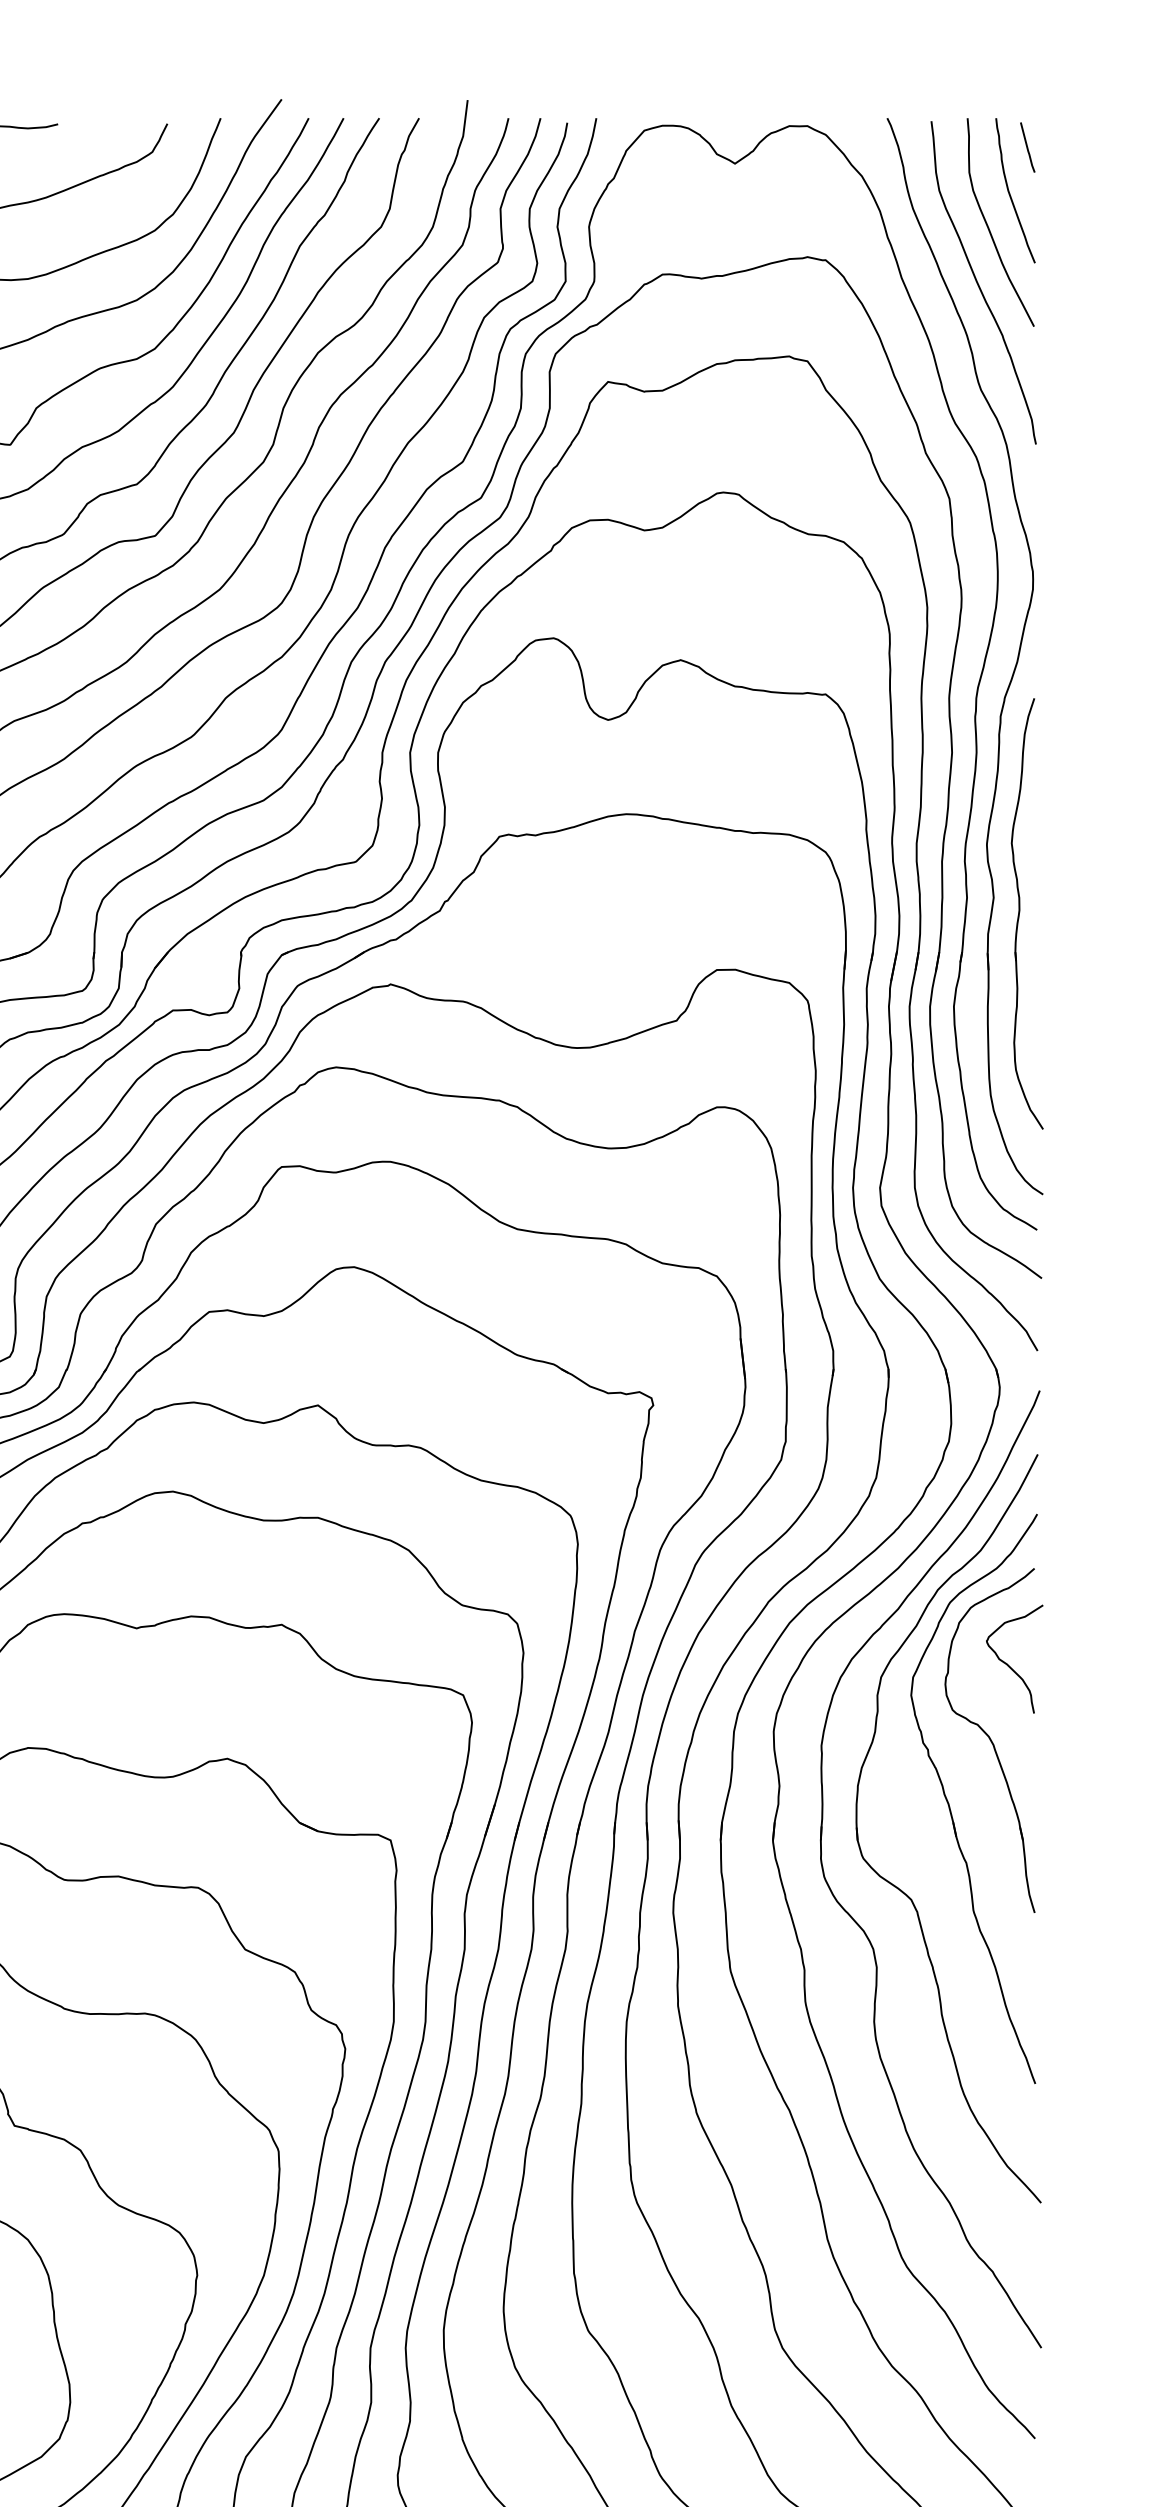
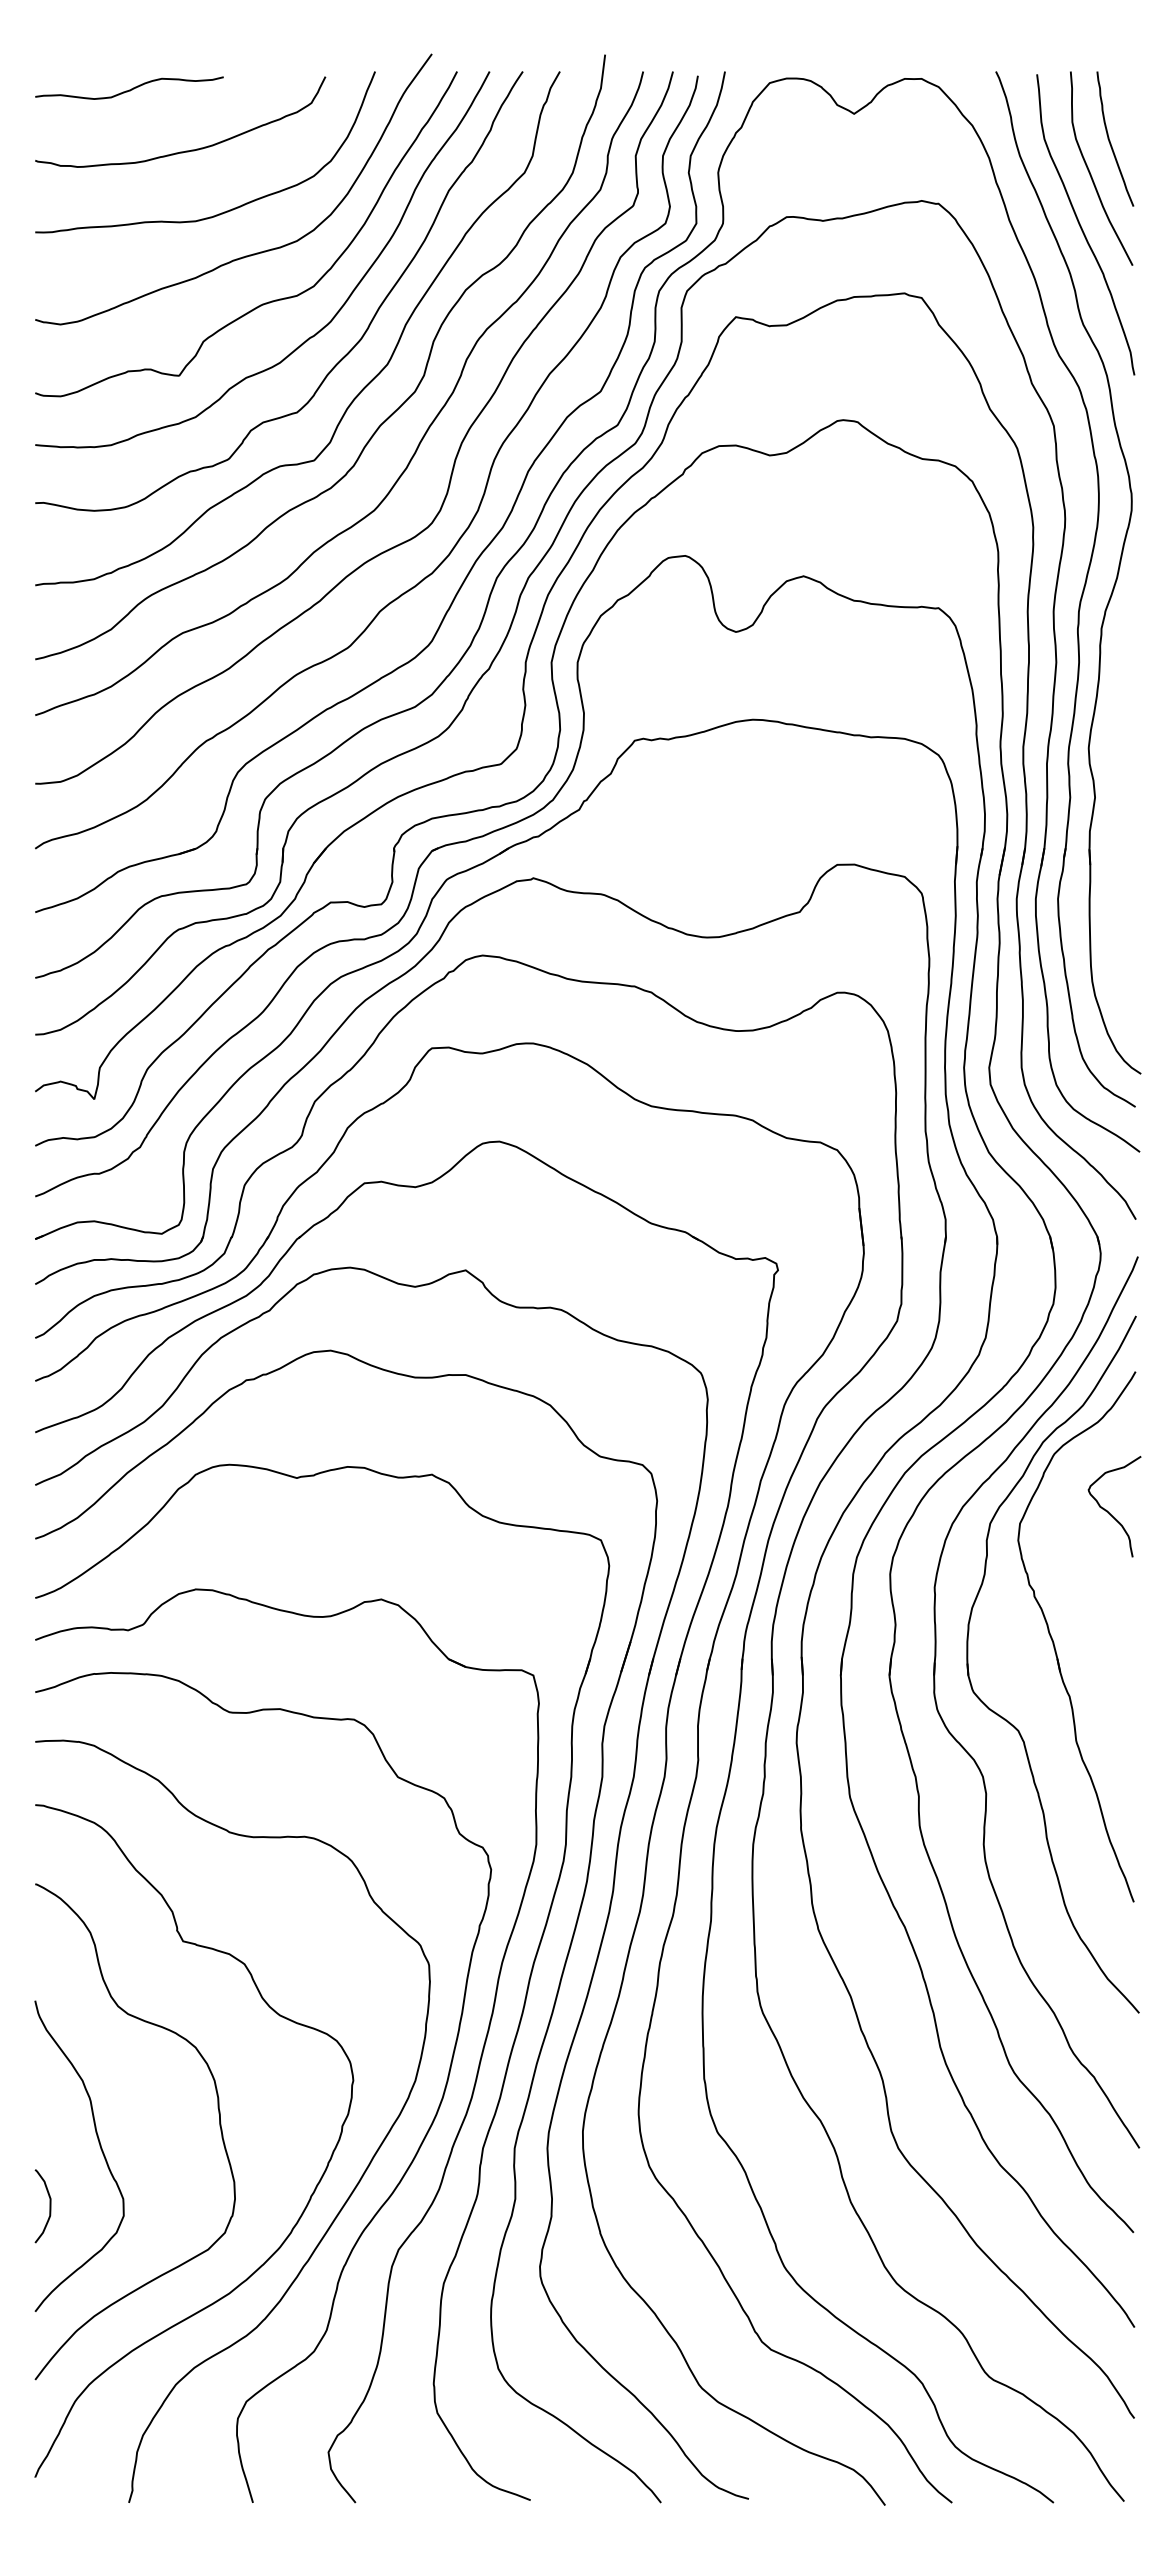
line: (1027, 147) -> (1126, 98), removed
part: (1019, 913) -> (1119, 812), removed
part: (989, 1740) -> (1091, 1582), removed

